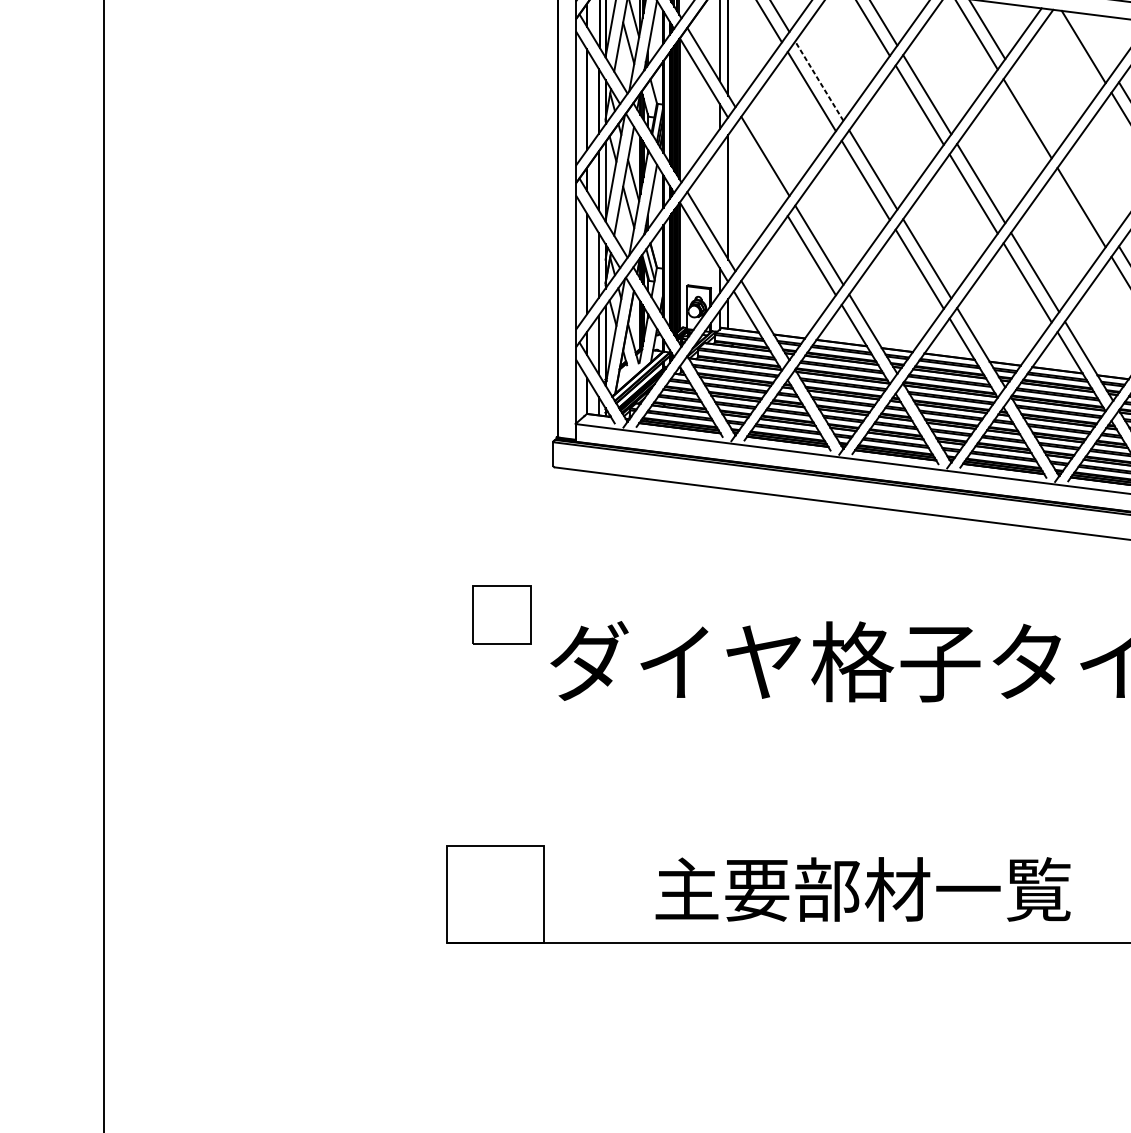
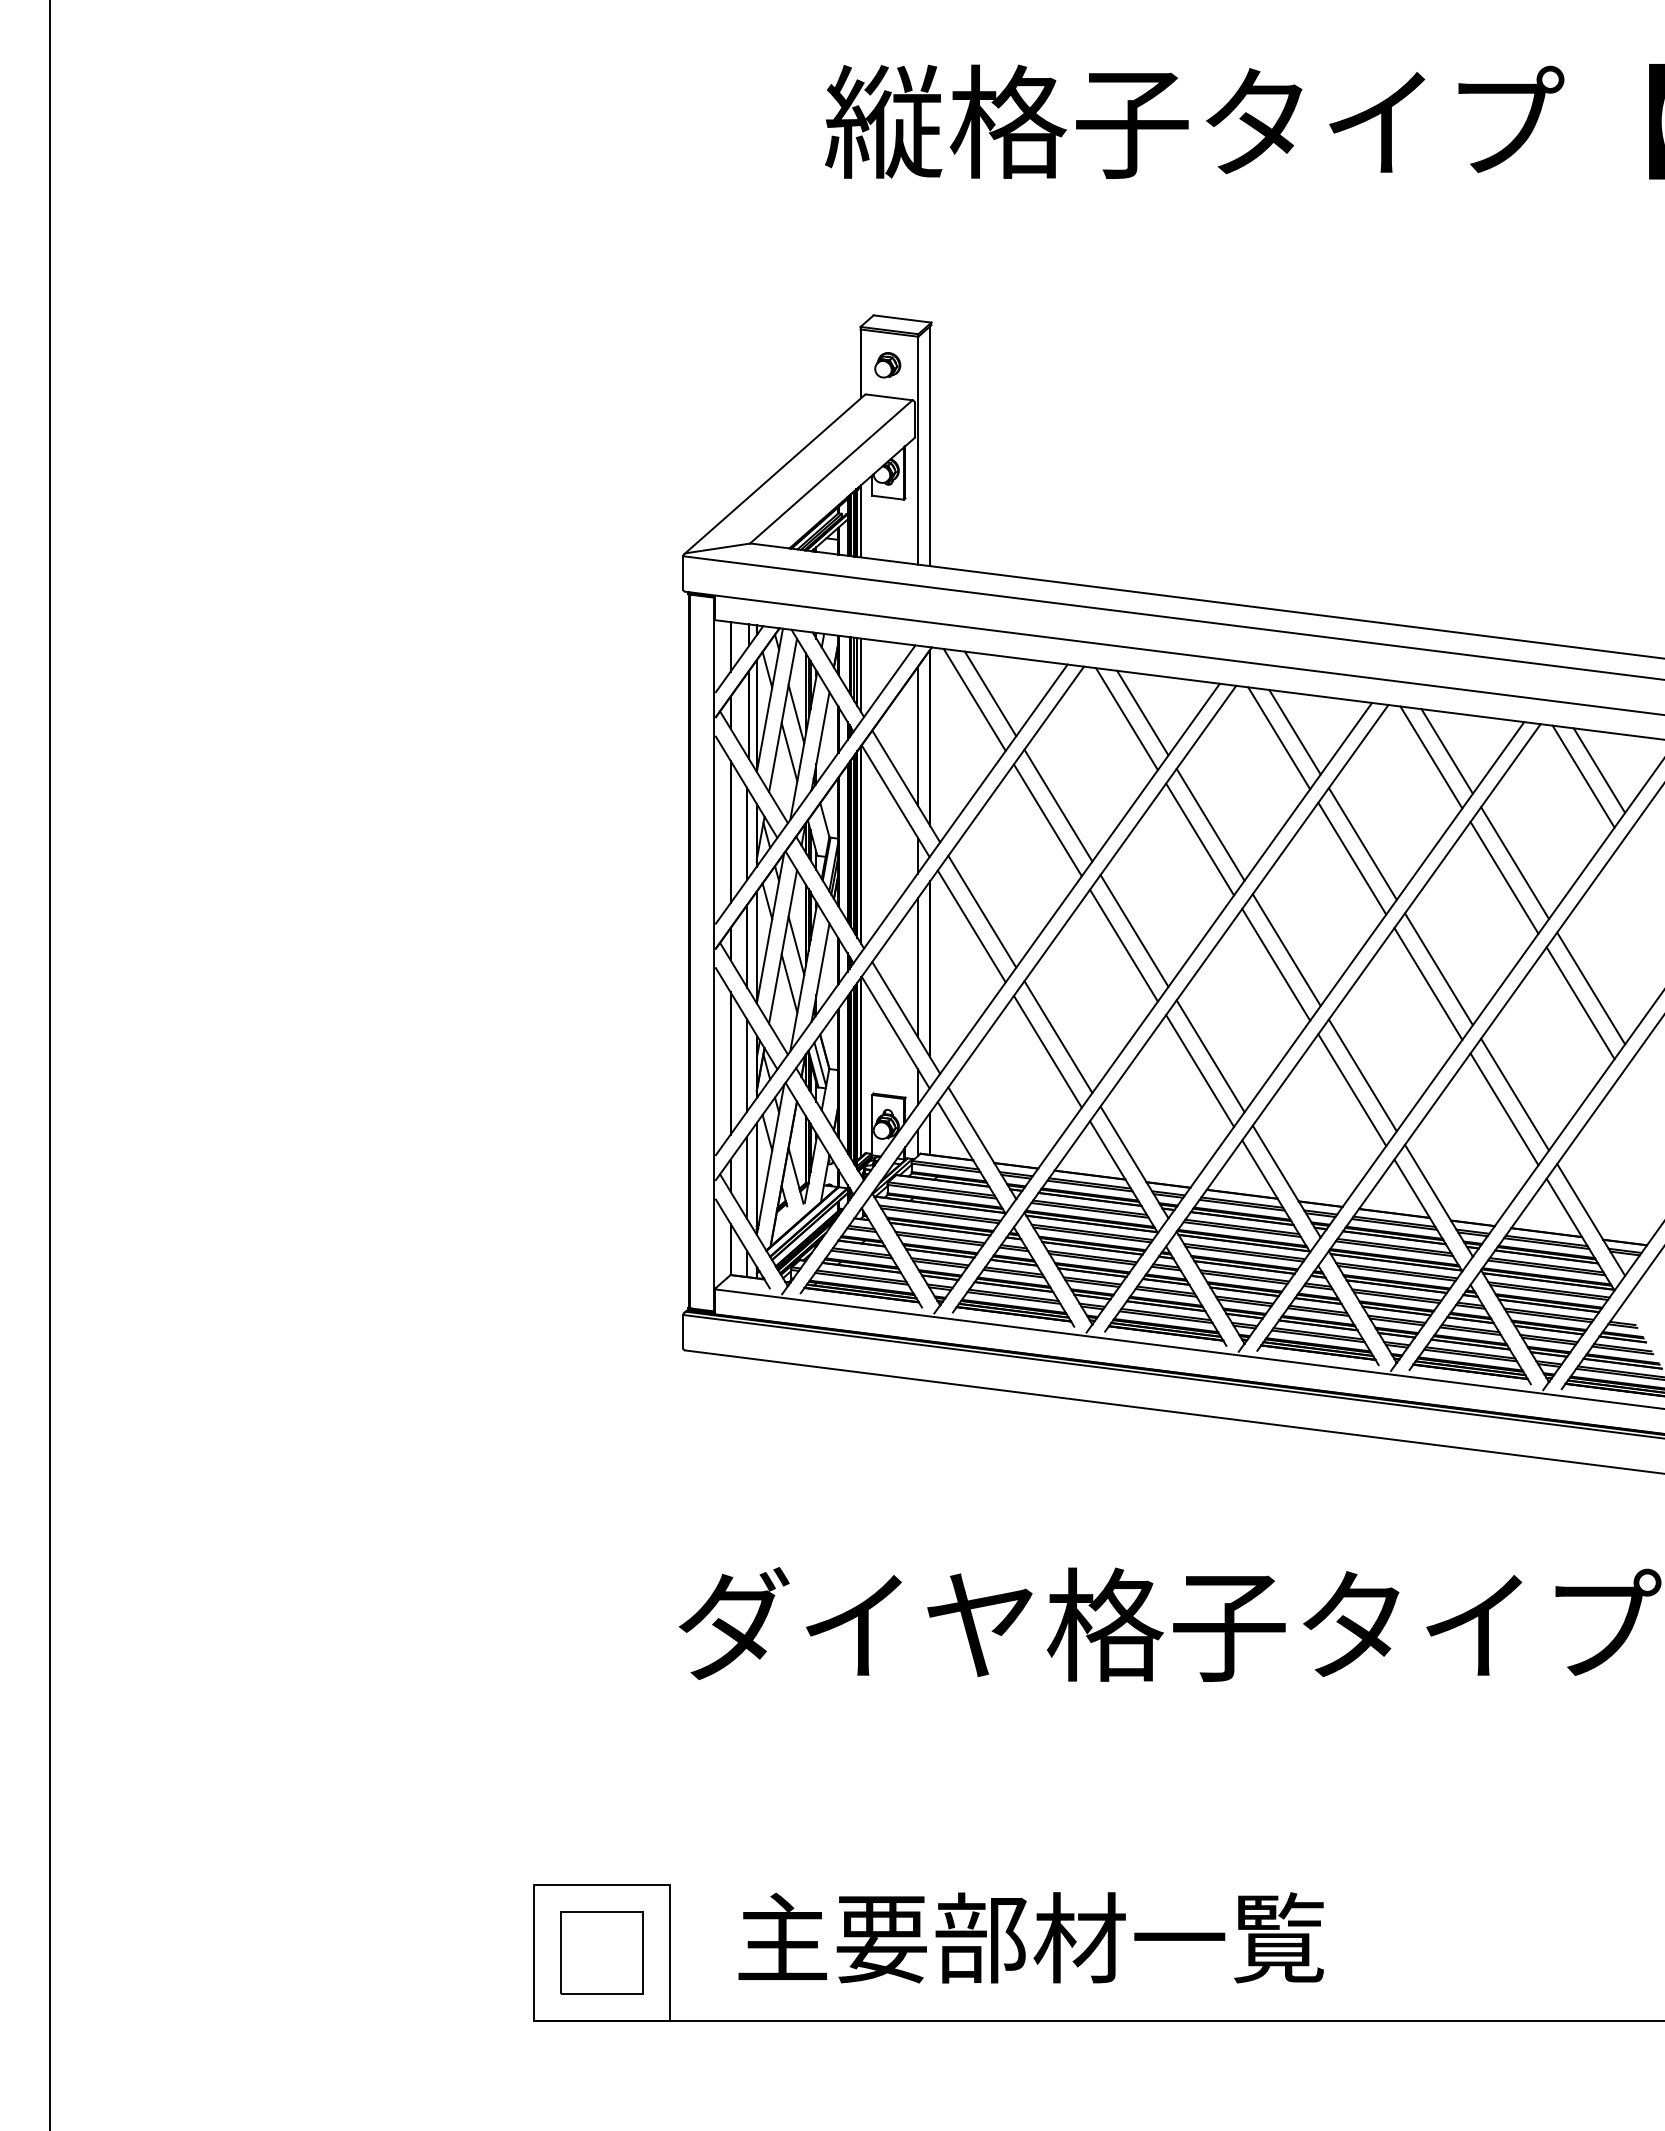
line: (1094, 42) -> (1446, 751), added
line: (819, 81) -> (1058, 805), dashed -> solid
line: (1034, 108) -> (1362, 843), added
line: (757, 166) -> (971, 926), added
line: (719, 195) -> (917, 967), added
line: (1088, 197) -> (1438, 969), added
part: (501, 614) -> (601, 1952), moved
text: (862, 889) -> (1030, 1937), moved

